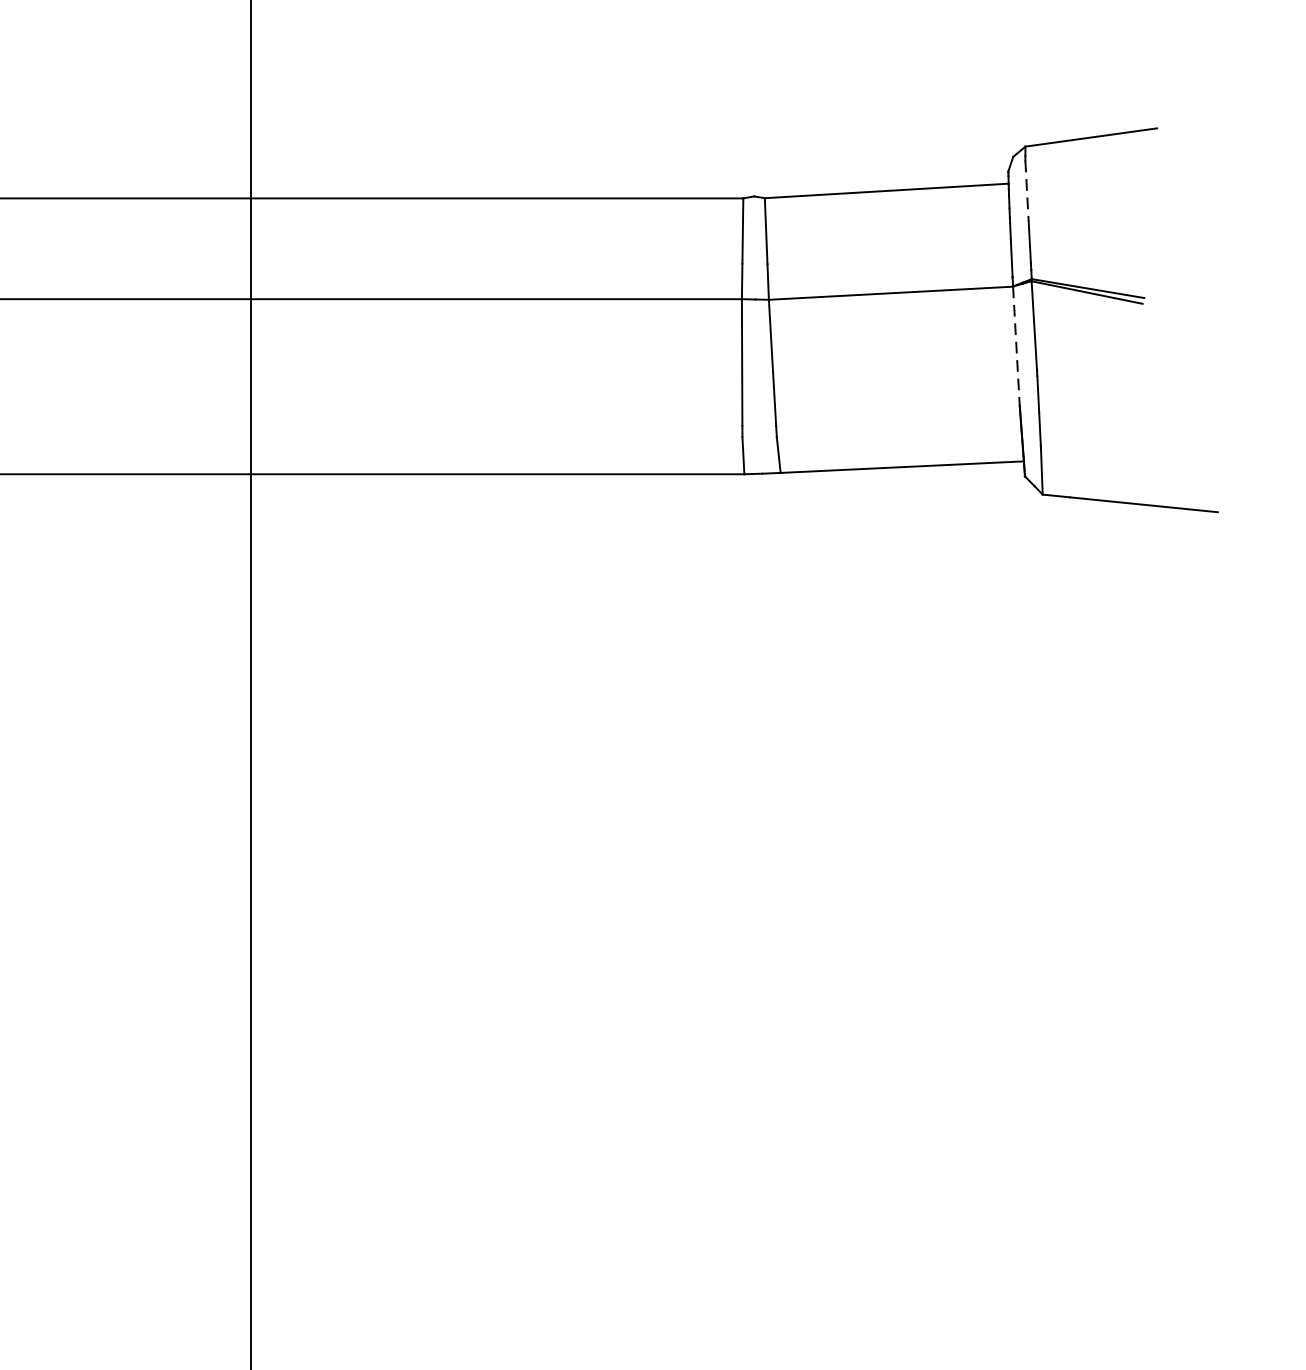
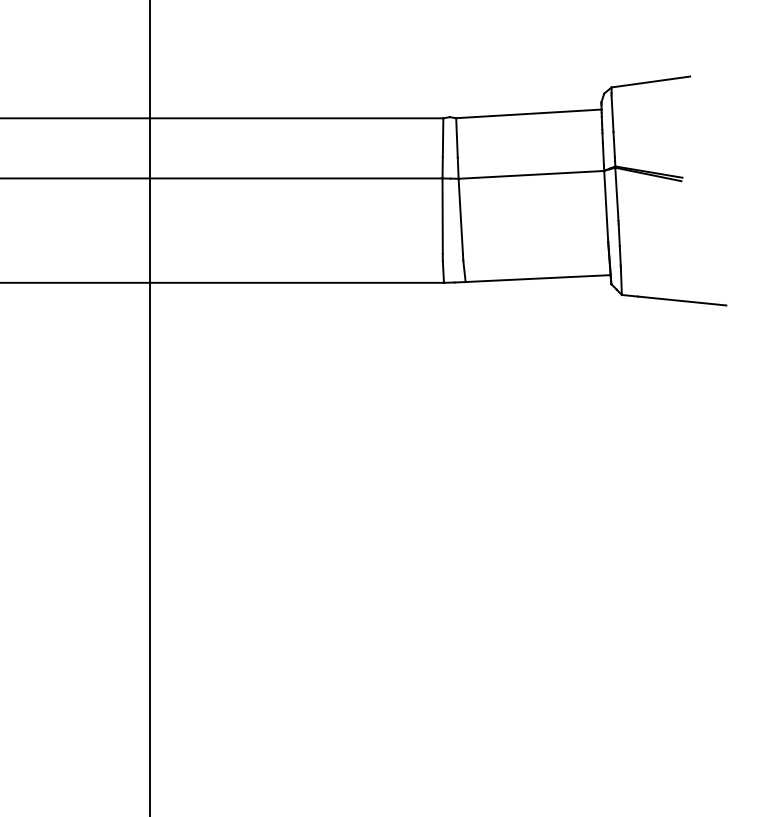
line: (1026, 191) -> (612, 114), dashed -> solid
line: (1016, 346) -> (606, 206), dashed -> solid

